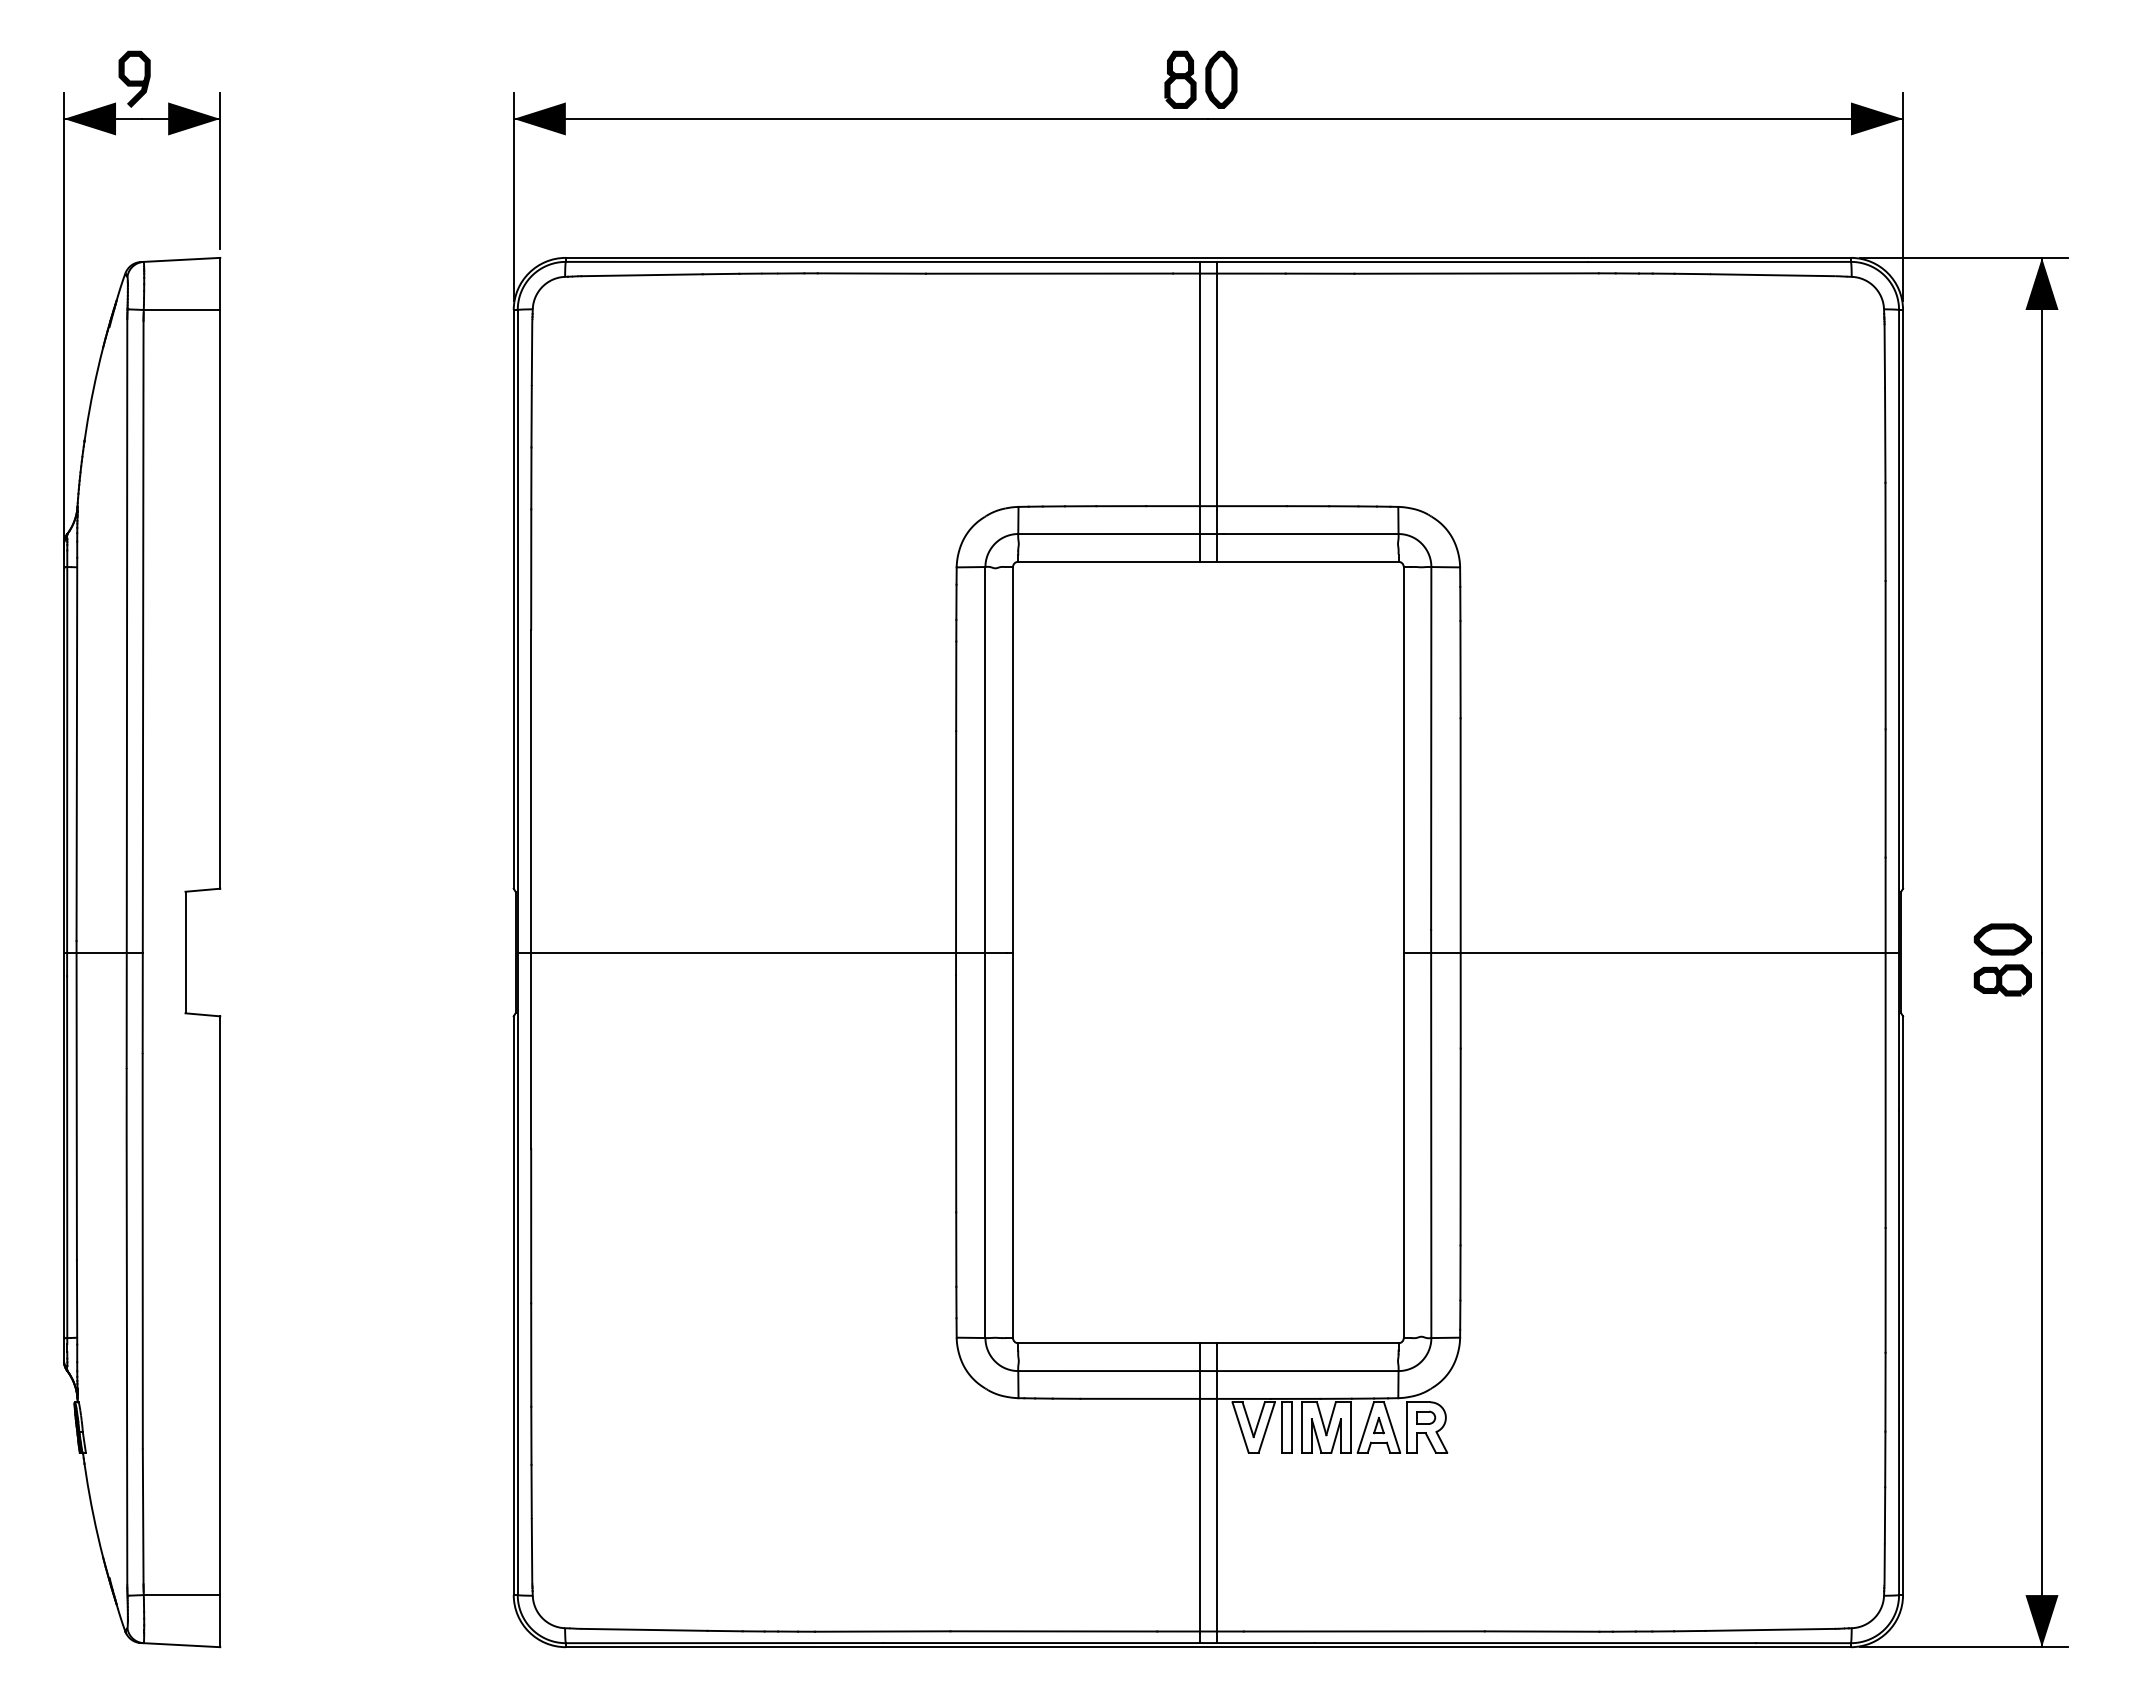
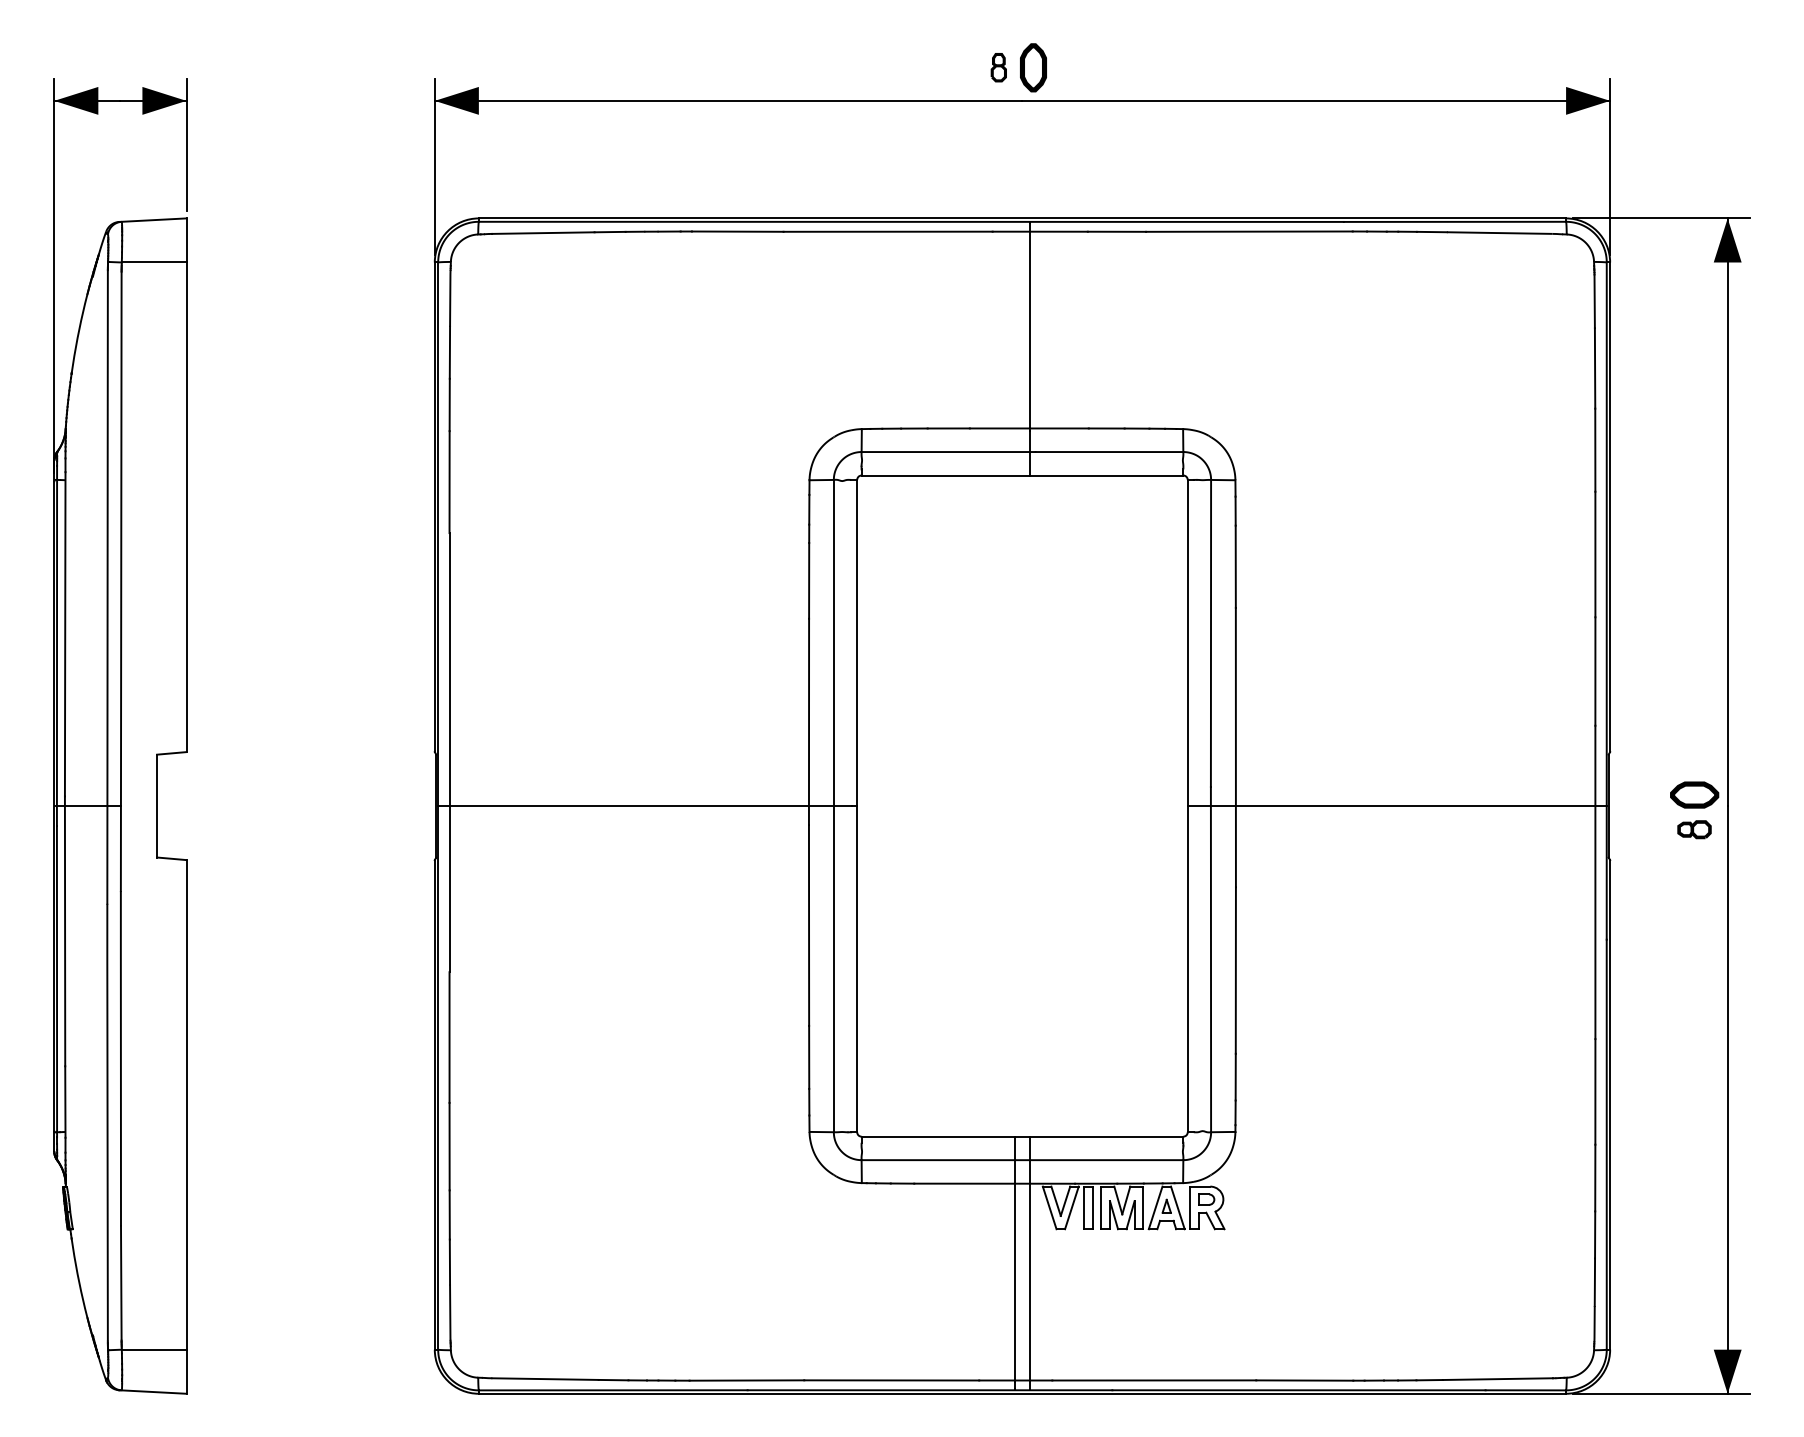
part: (1180, 79) -> (998, 67), size x0.6
curve: (134, 80) -> (113, 68), removed
line: (1199, 411) -> (1014, 348), removed
part: (2002, 980) -> (1694, 829), size x0.7

